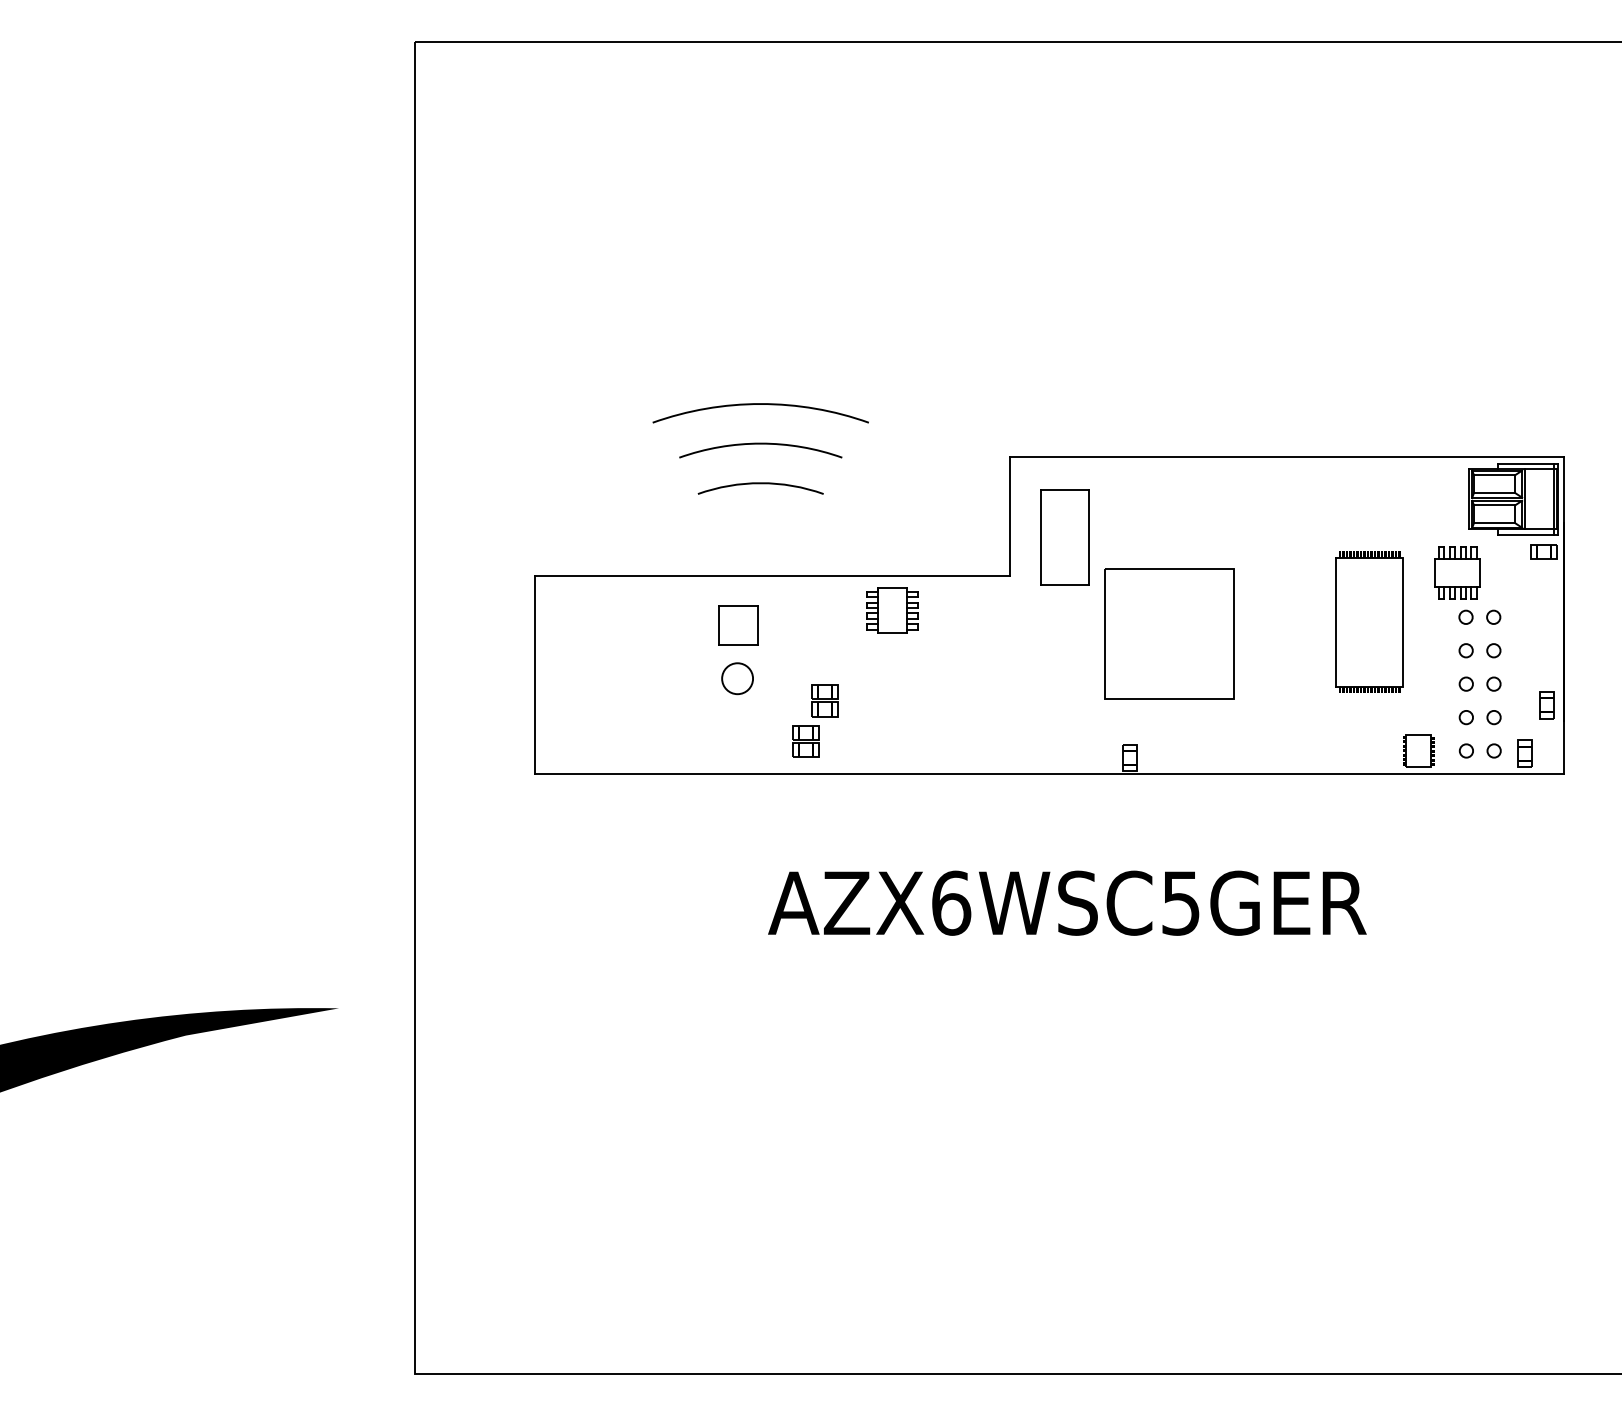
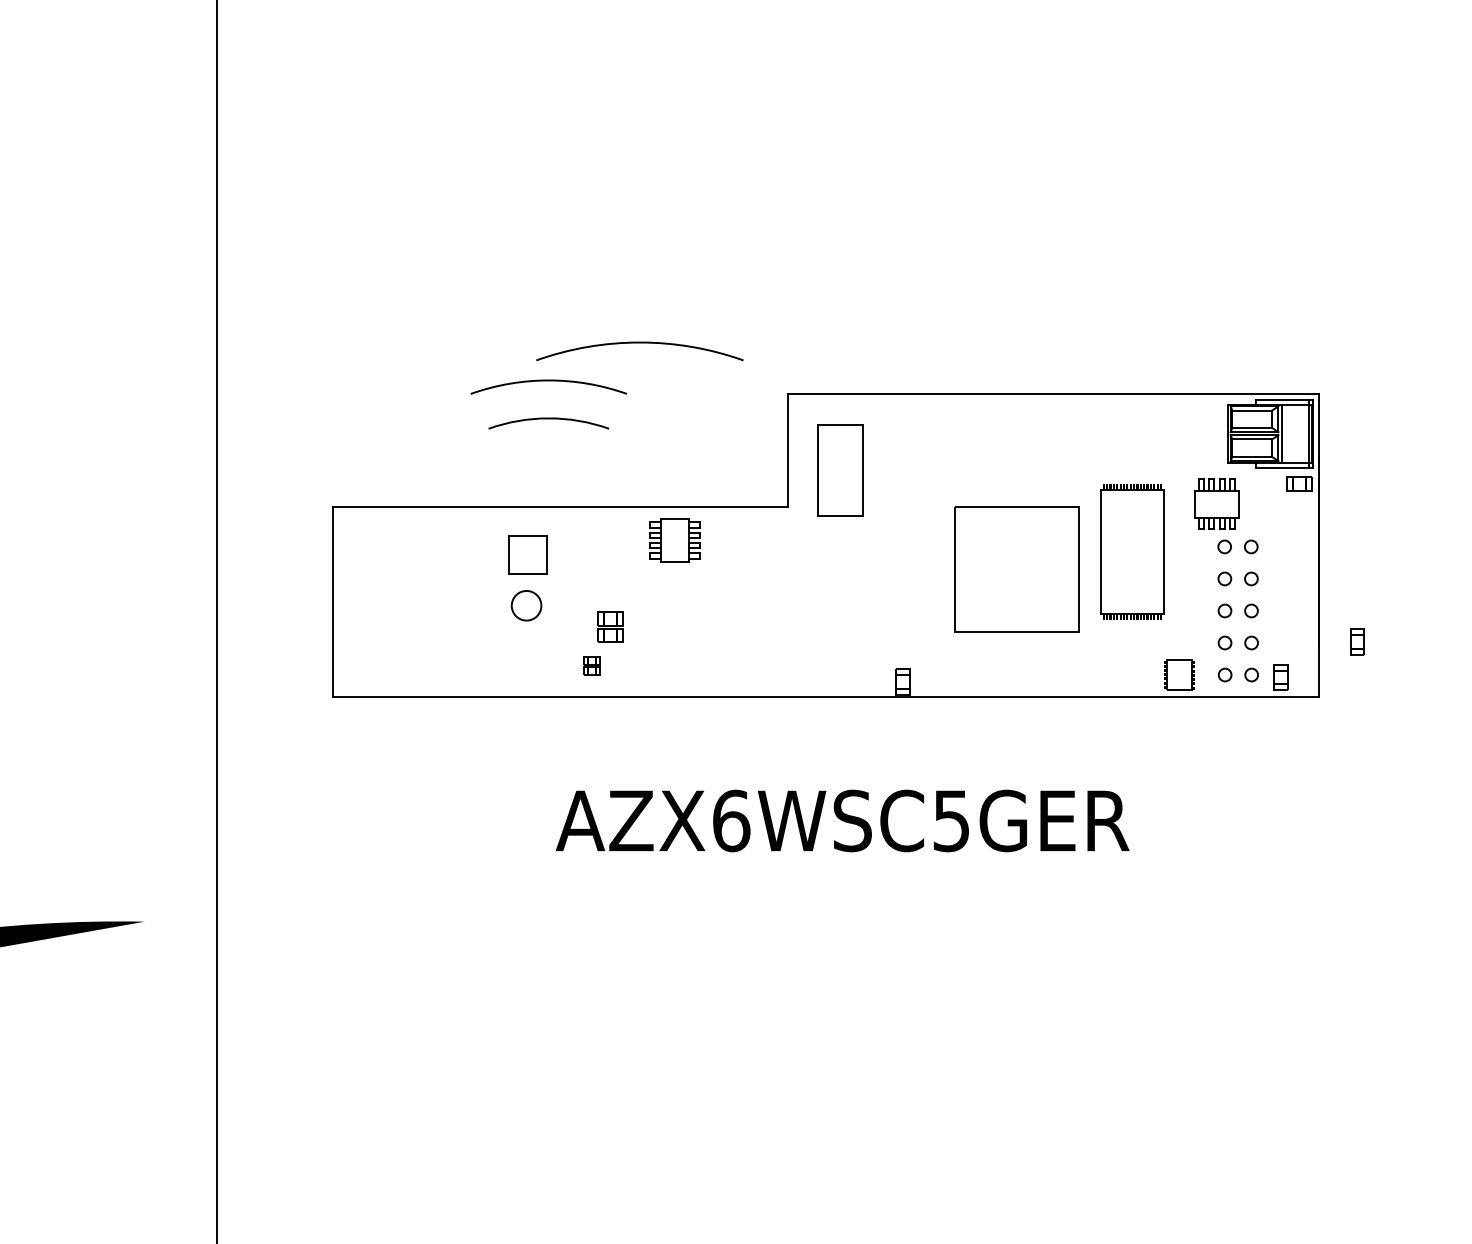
arc: (760, 404) -> (639, 342), moved
part: (1169, 633) -> (1017, 569), moved
part: (1546, 705) -> (1356, 641), moved
part: (805, 741) -> (591, 665), size x0.6

